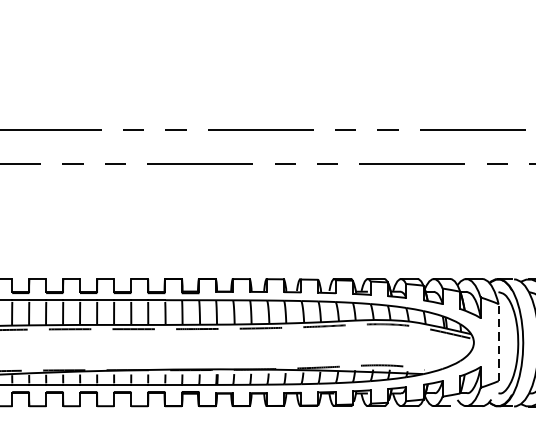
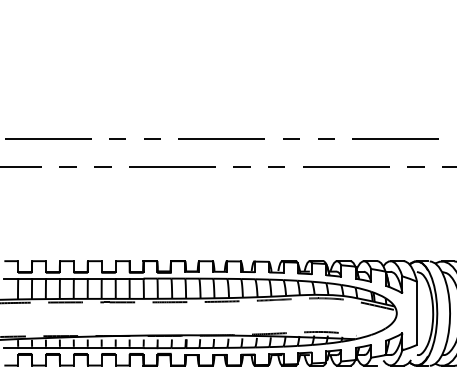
line: (499, 342) -> (417, 313), dashed -> solid

